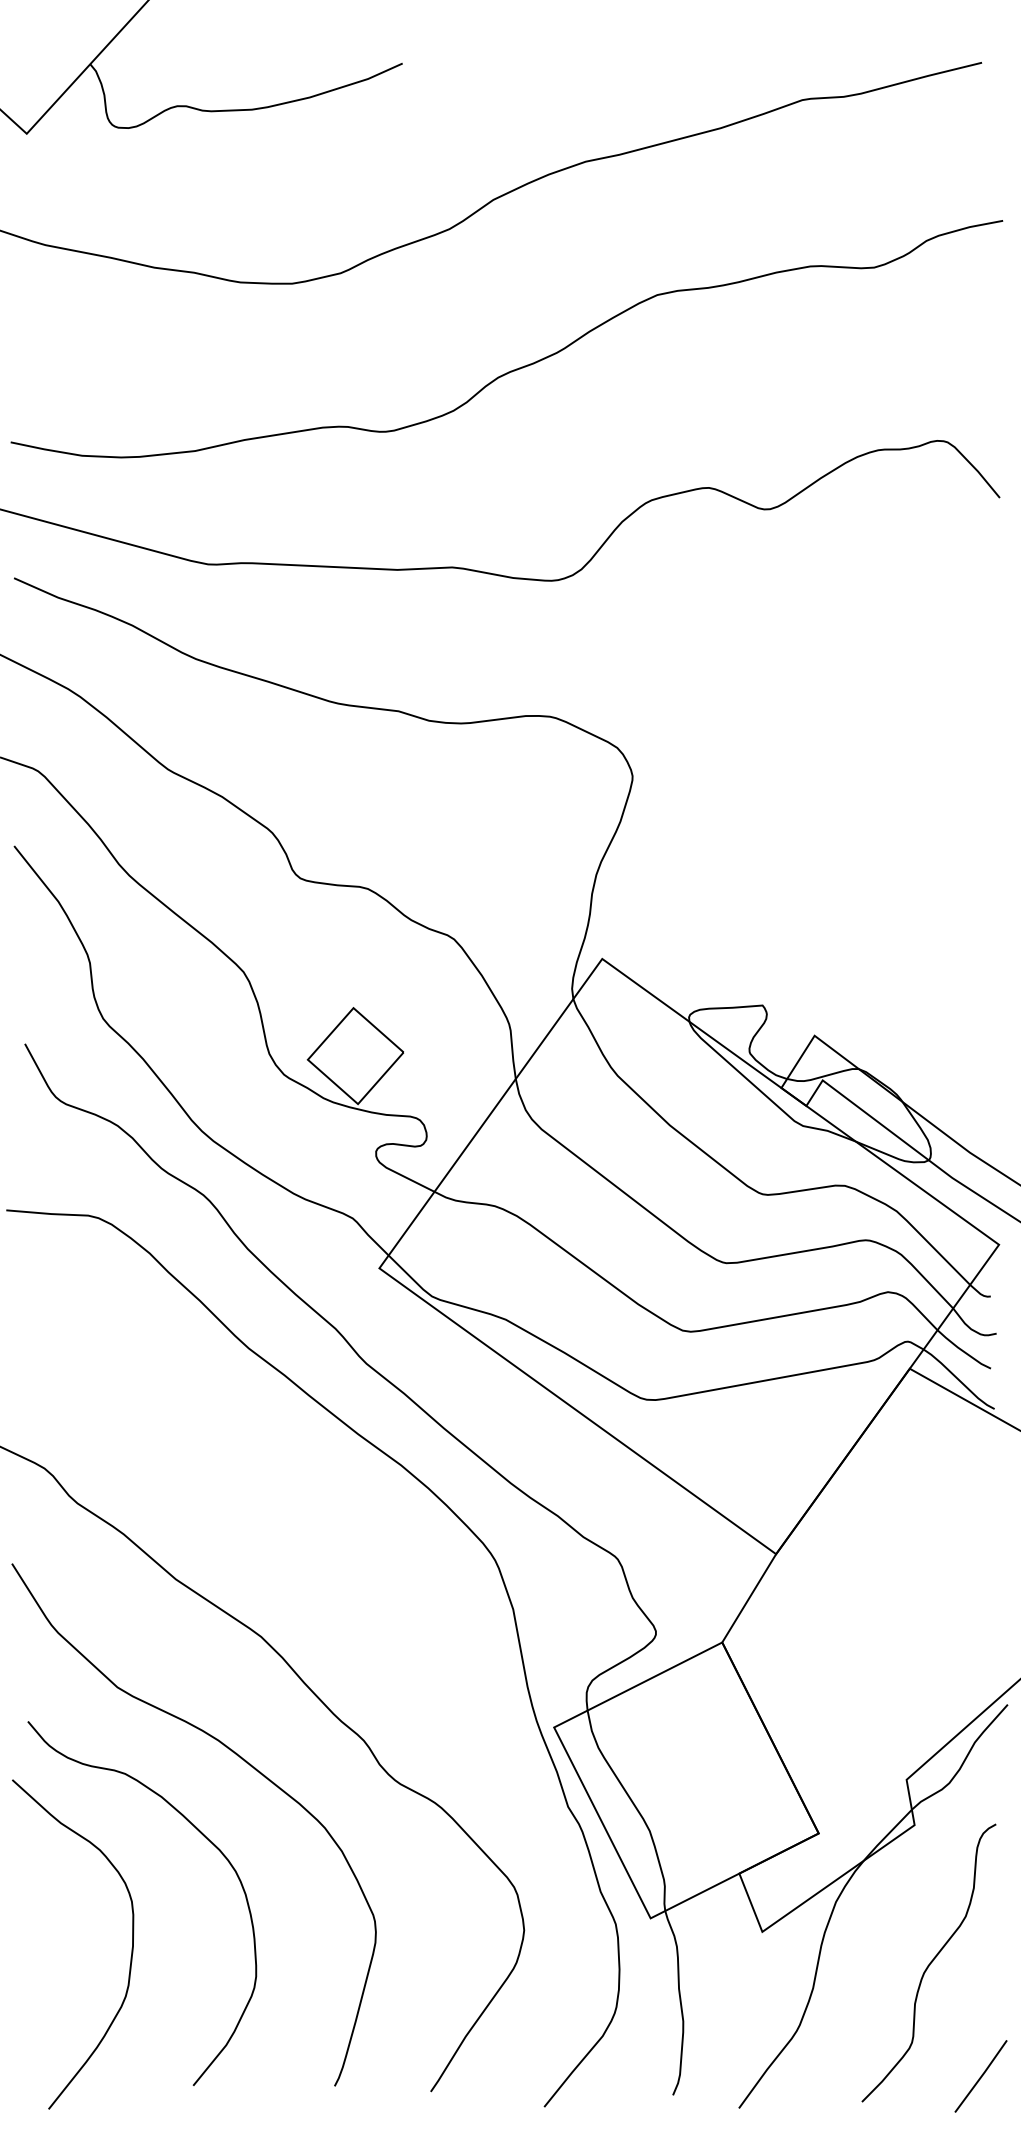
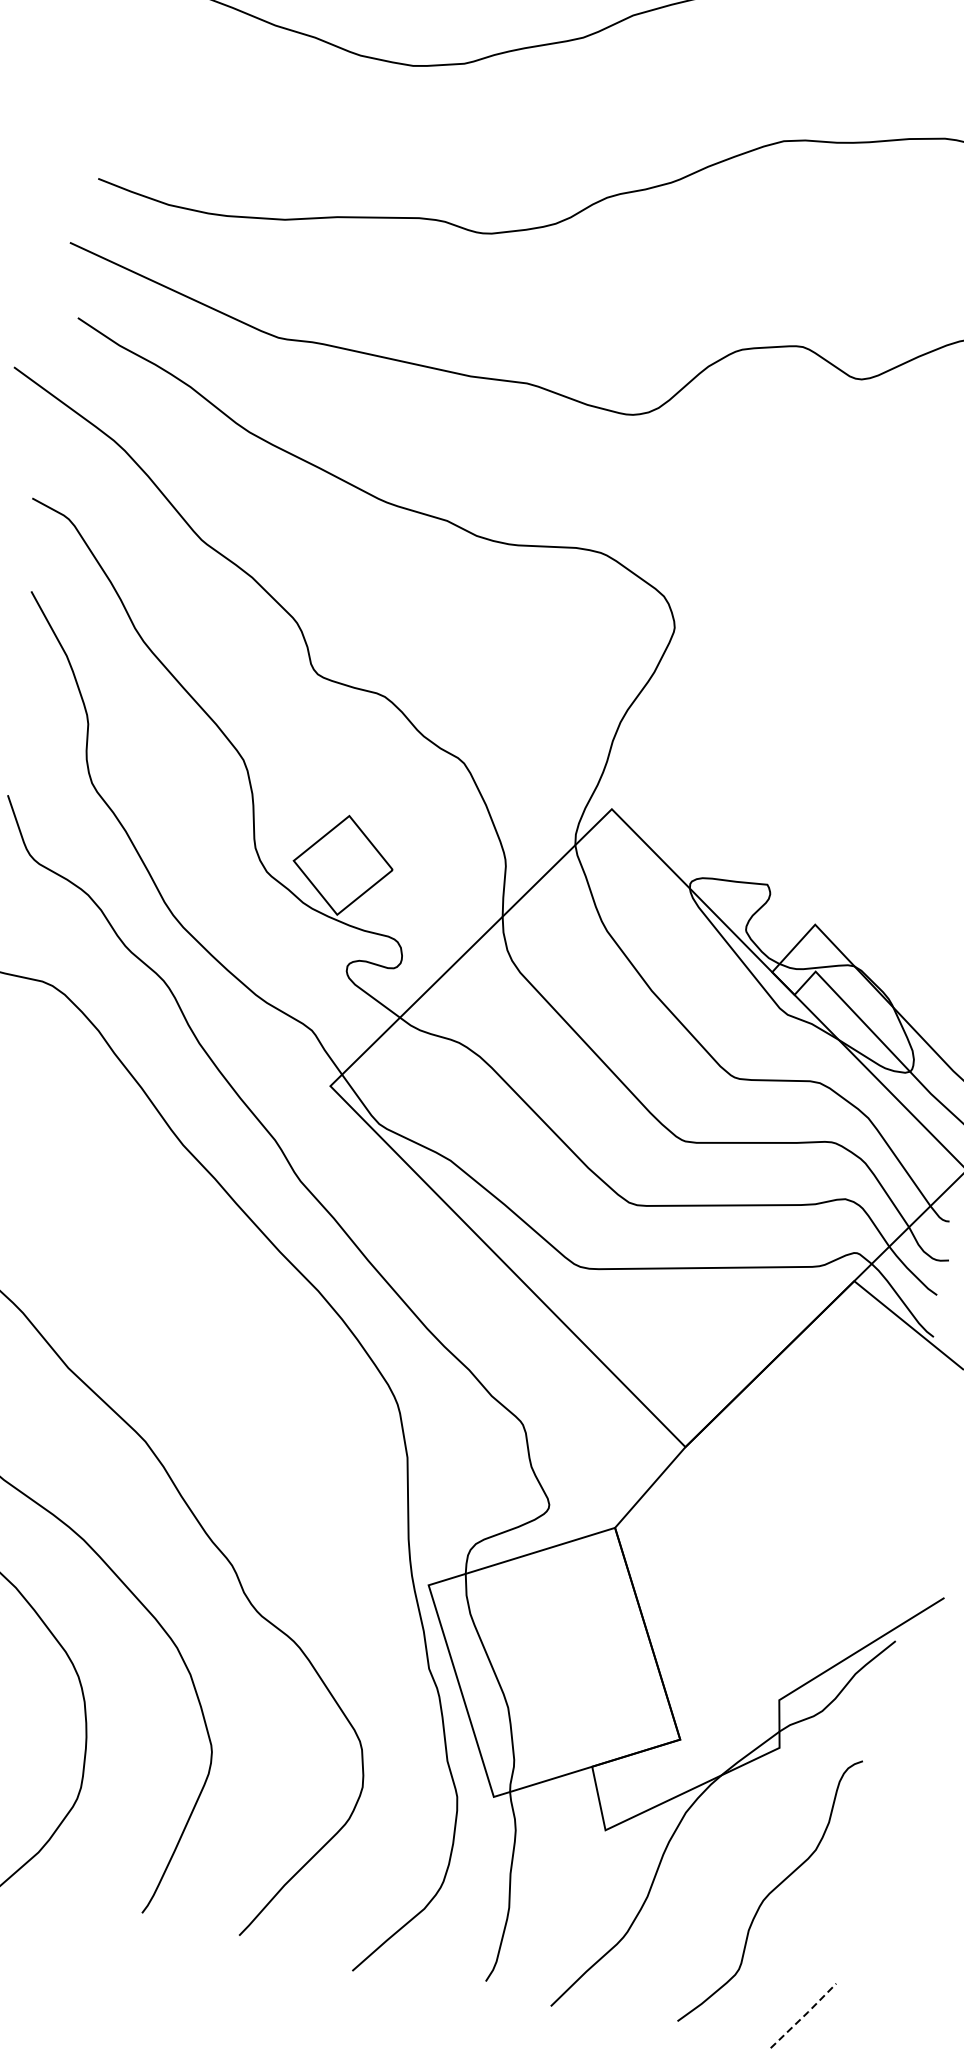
line: (982, 2075) -> (805, 2015), solid -> dashed

